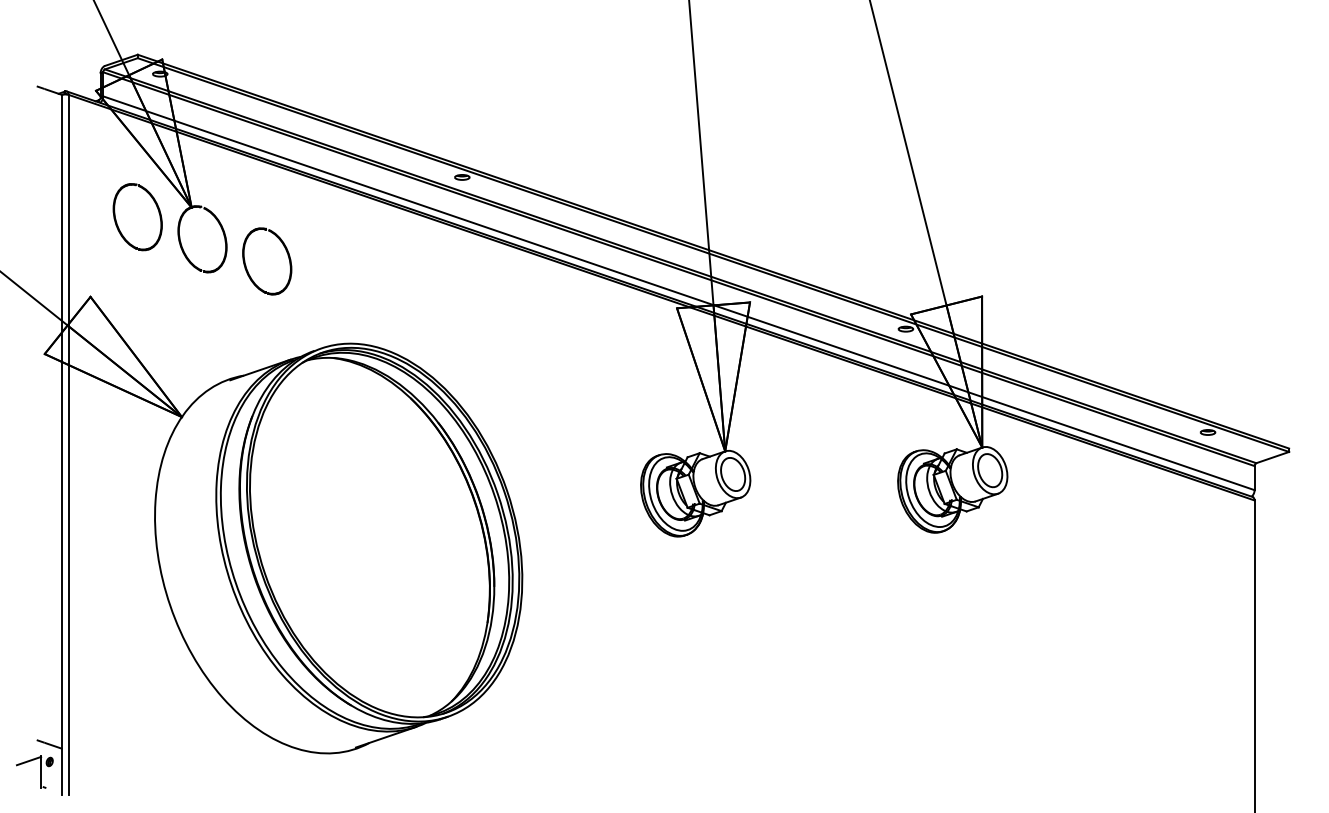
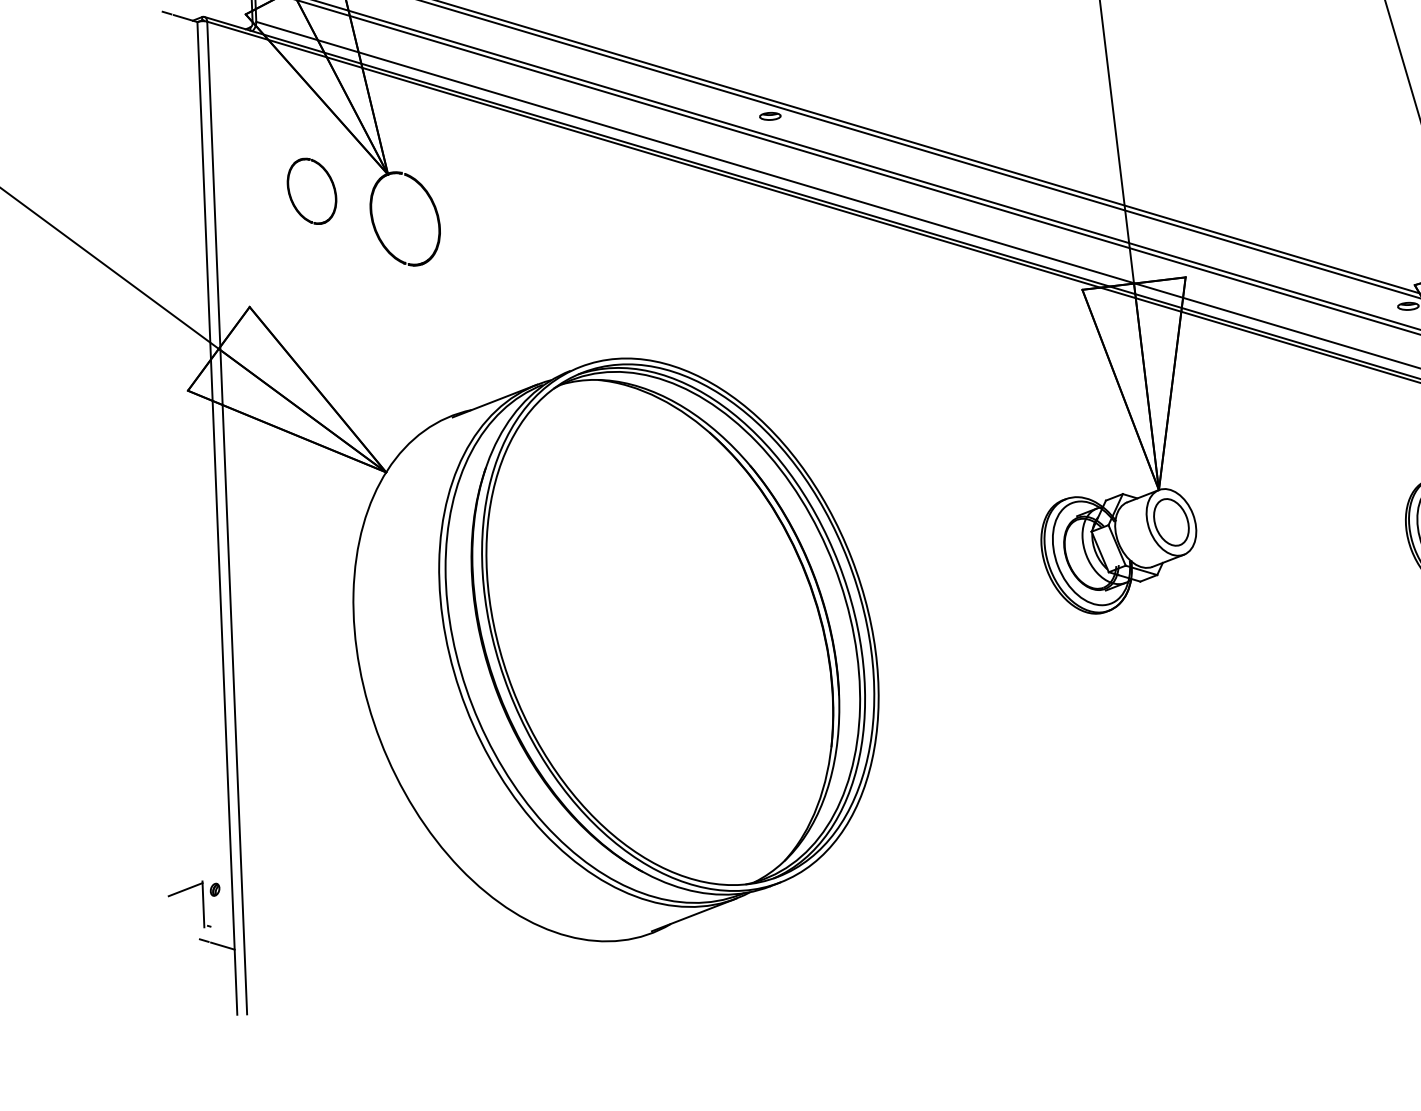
part: (137, 217) -> (311, 191), size x0.7
part: (287, 255) -> (526, 237), removed
part: (34, 771) -> (194, 904), moved

